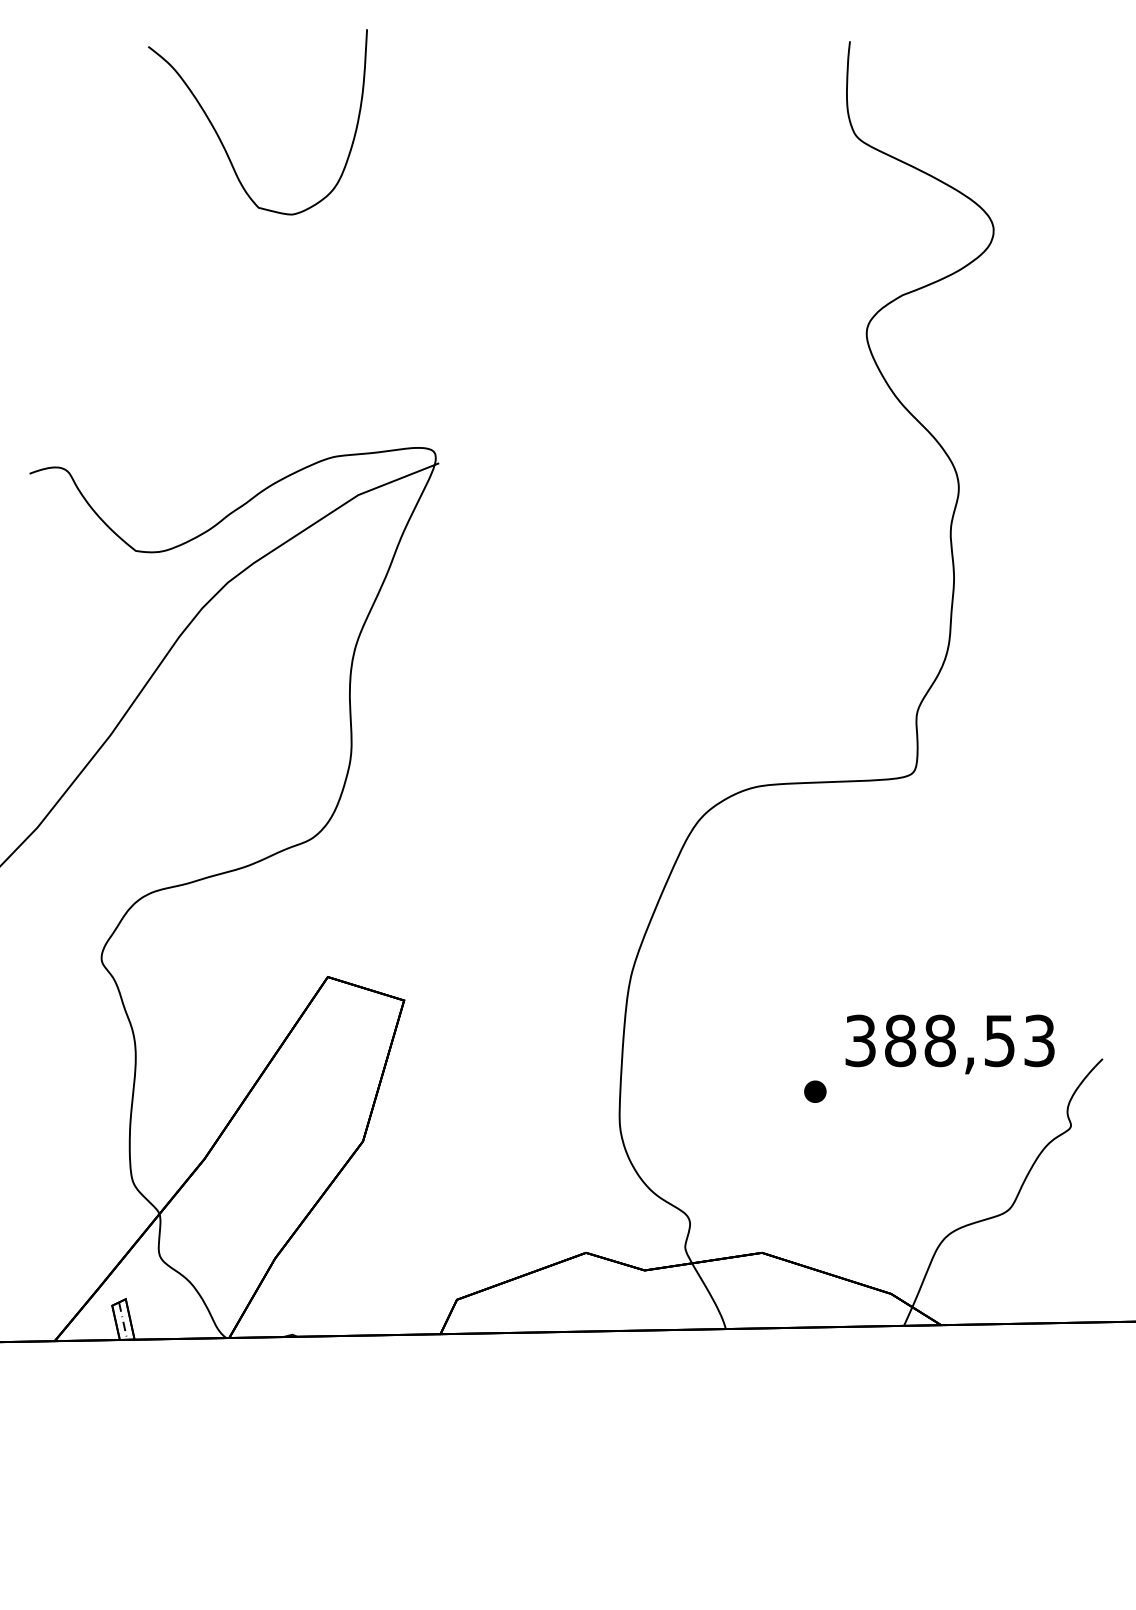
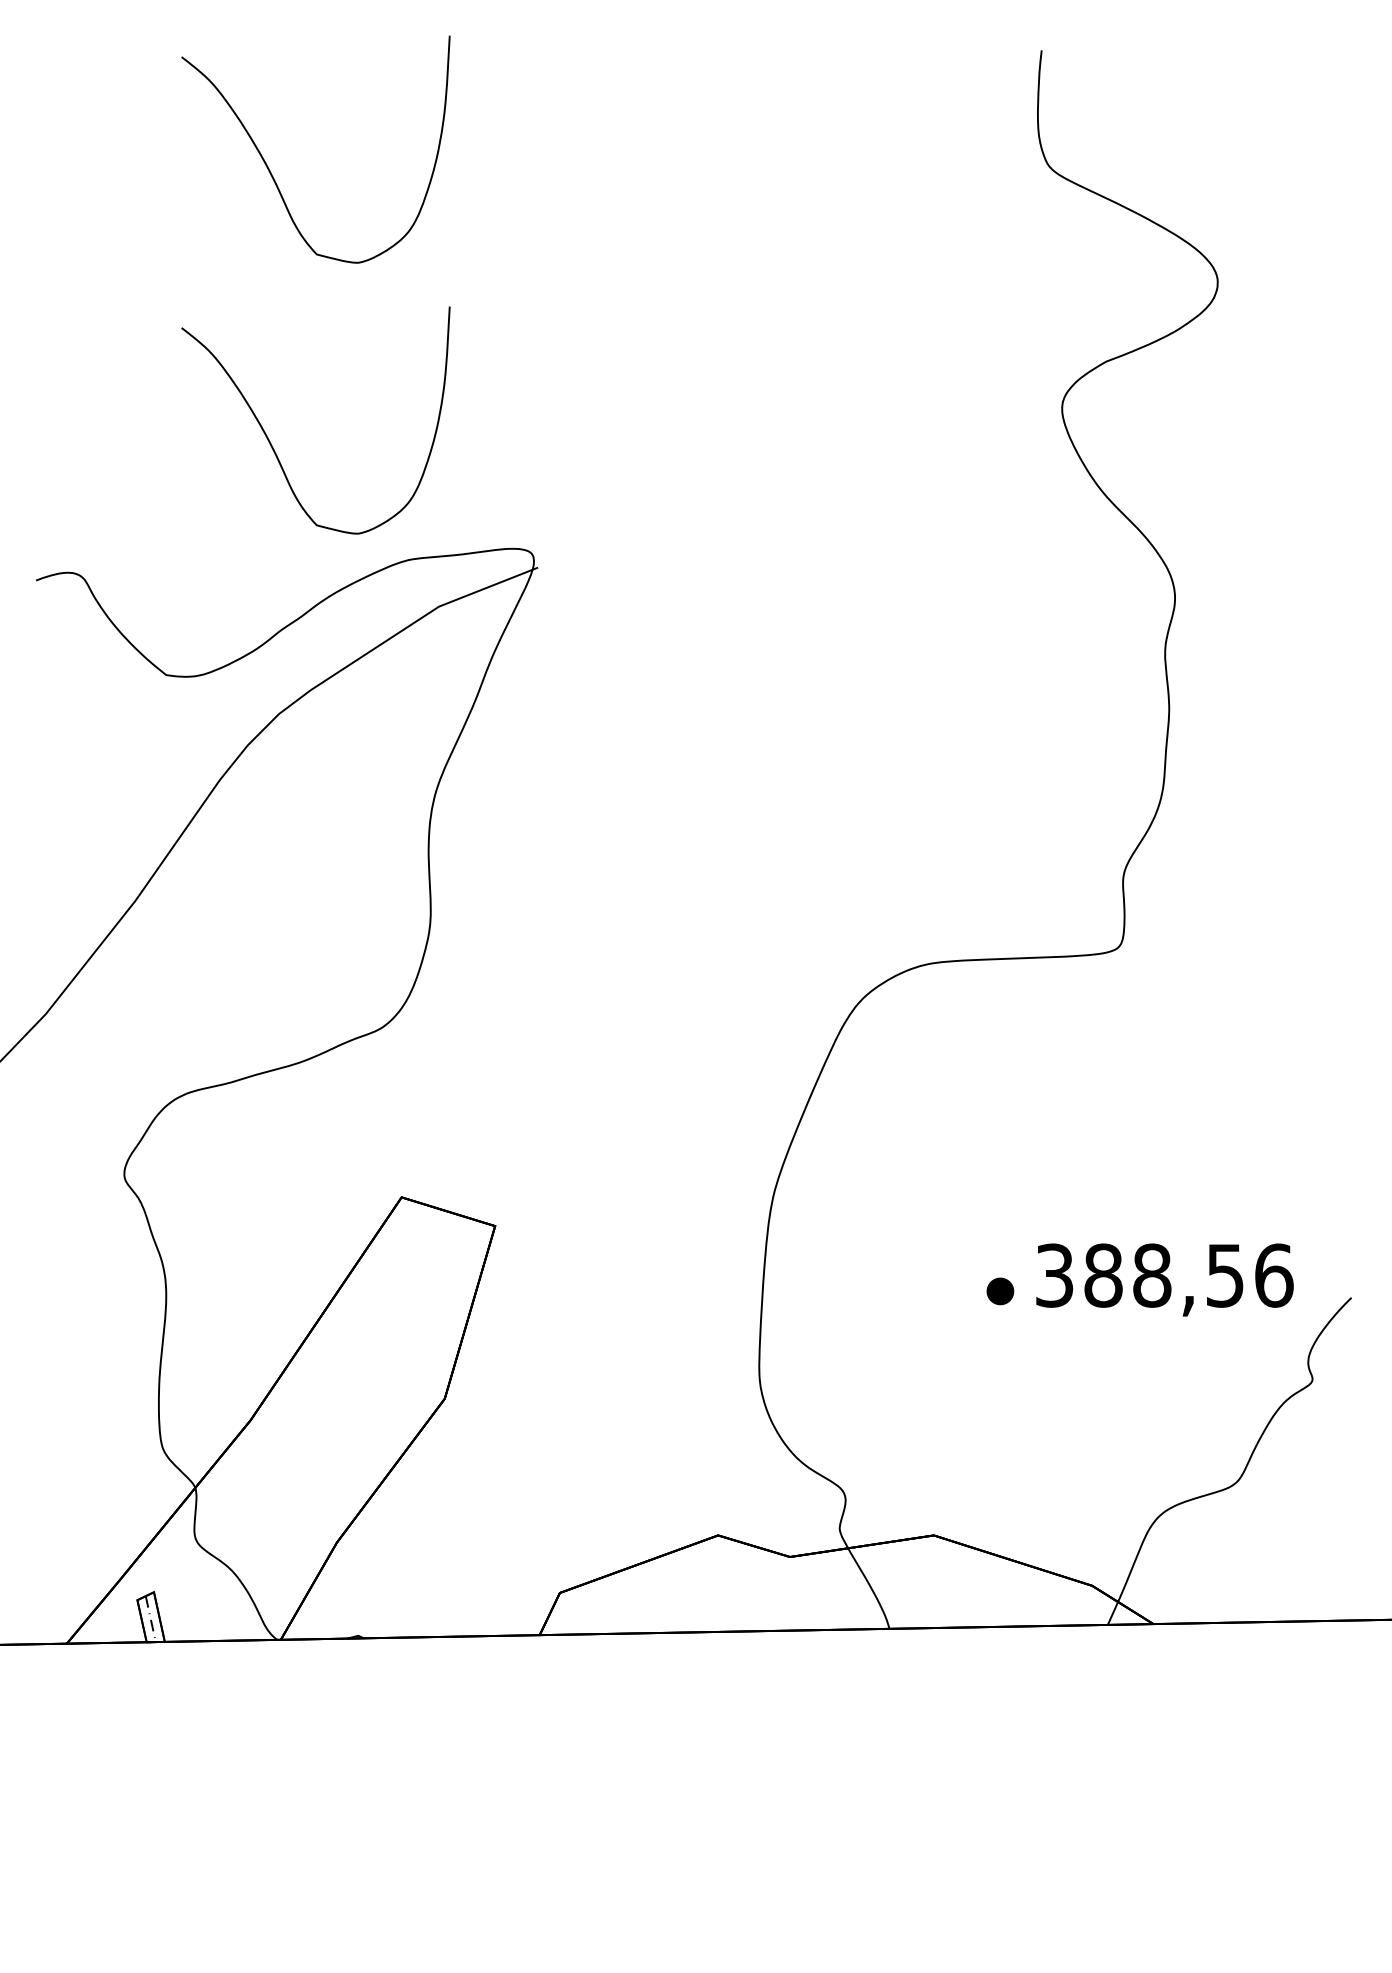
curve: (221, 361) -> (271, 442), added
text: (1039, 1040) -> (1273, 1275), 388,53 -> 388,56
part: (815, 1091) -> (1000, 1291), moved

